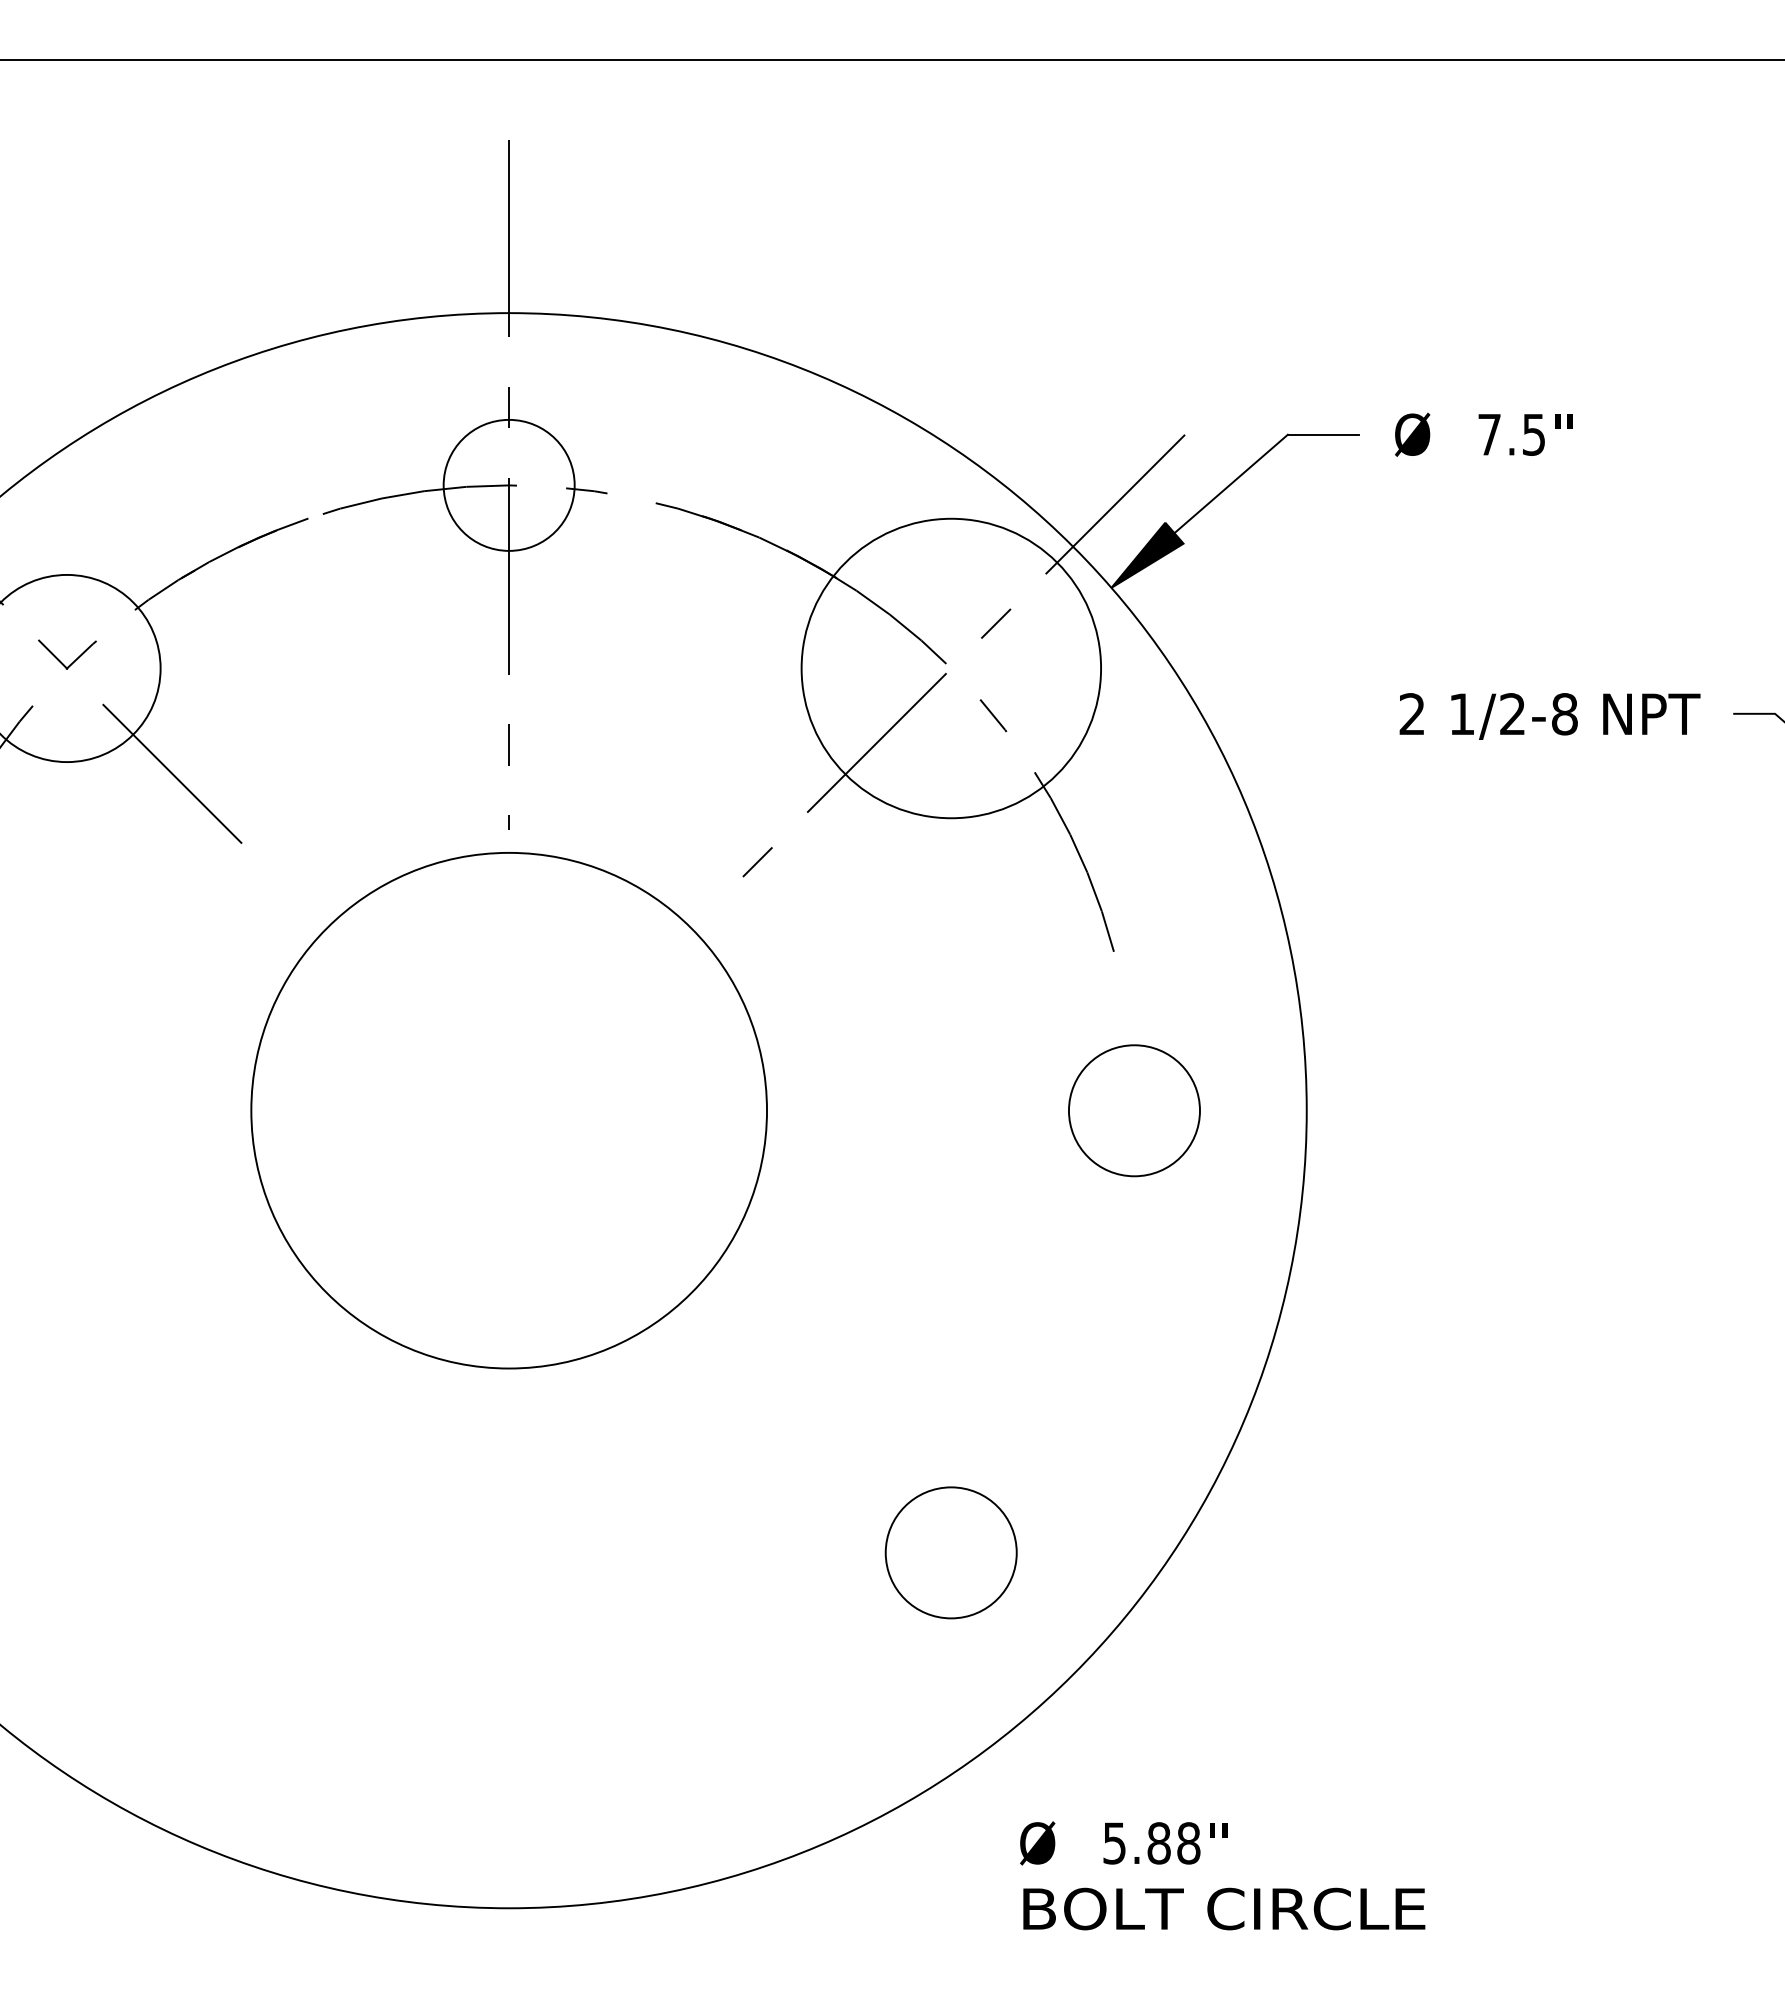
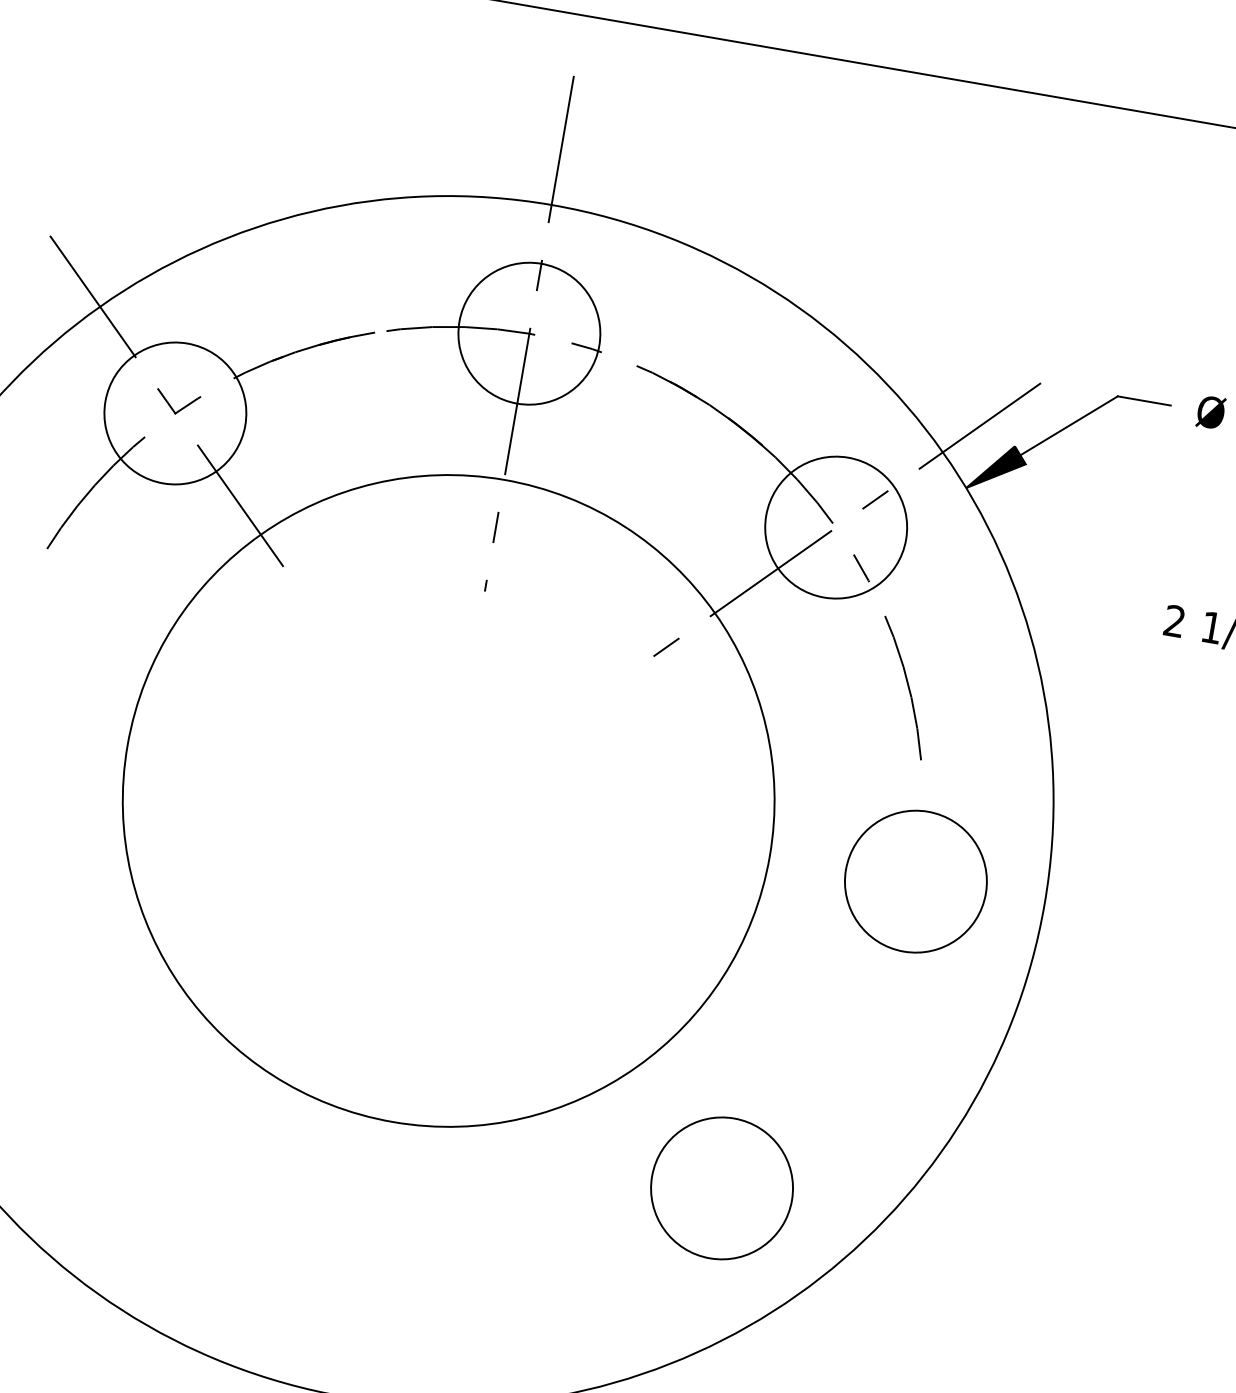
circle: (508, 484) -> (529, 332), size x1.43
circle: (950, 668) -> (835, 527), size x0.62
circle: (508, 1110) -> (448, 800), size x1.67
circle: (1134, 1110) -> (915, 881), size x1.43
circle: (950, 1552) -> (721, 1188), size x1.43

